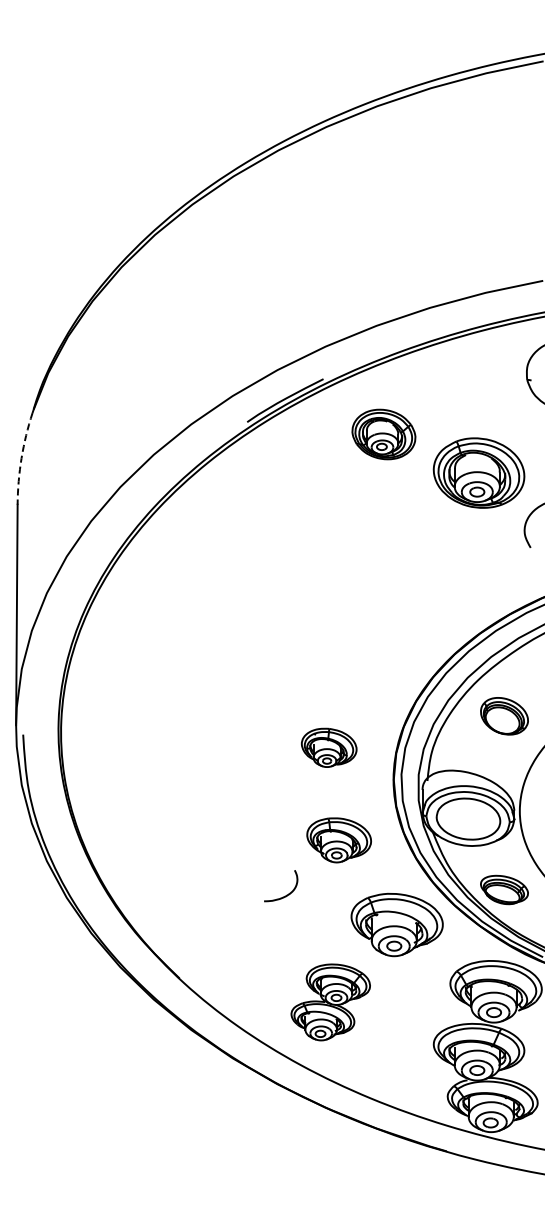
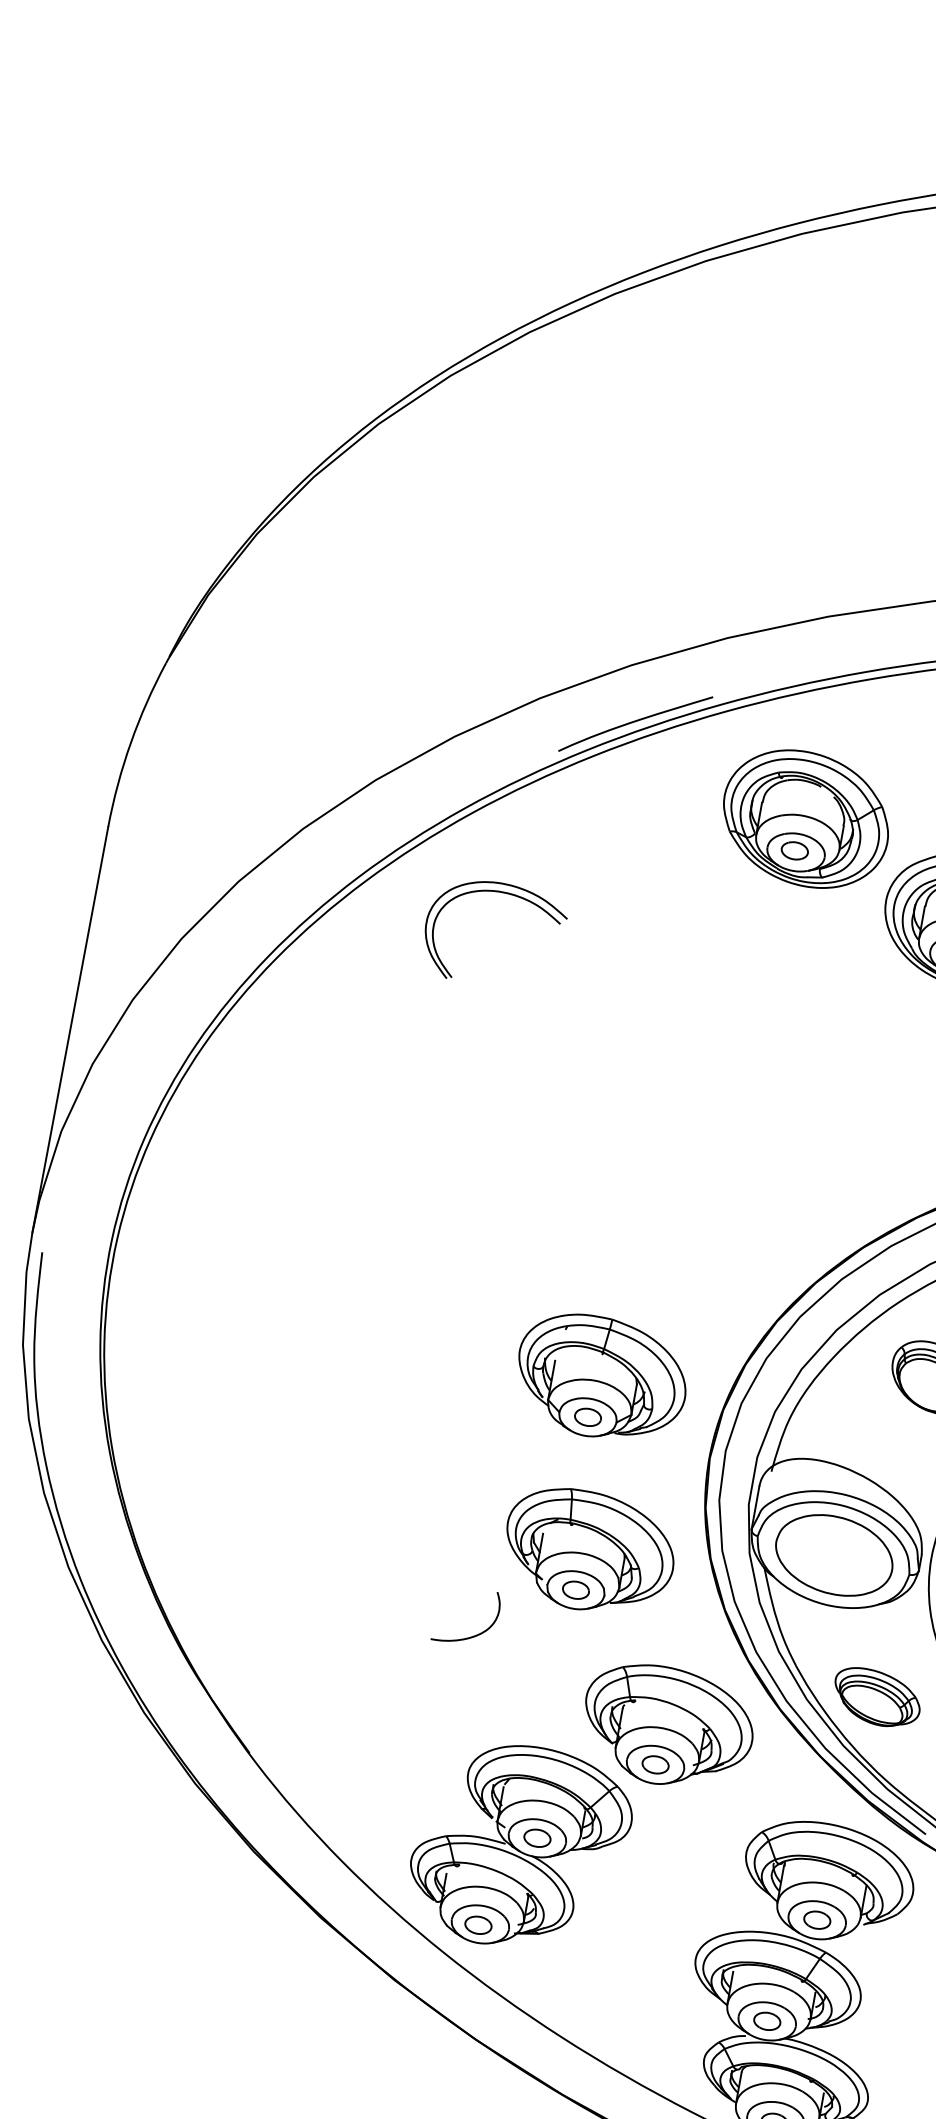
part: (383, 434) -> (805, 818), size x1.43
arc: (21, 458) -> (130, 743), dashed -> solid
part: (230, 502) -> (500, 893), added
part: (328, 747) -> (600, 1377), size x1.67
part: (338, 840) -> (587, 1551), size x1.43
part: (330, 1002) -> (519, 1847), size x1.43

